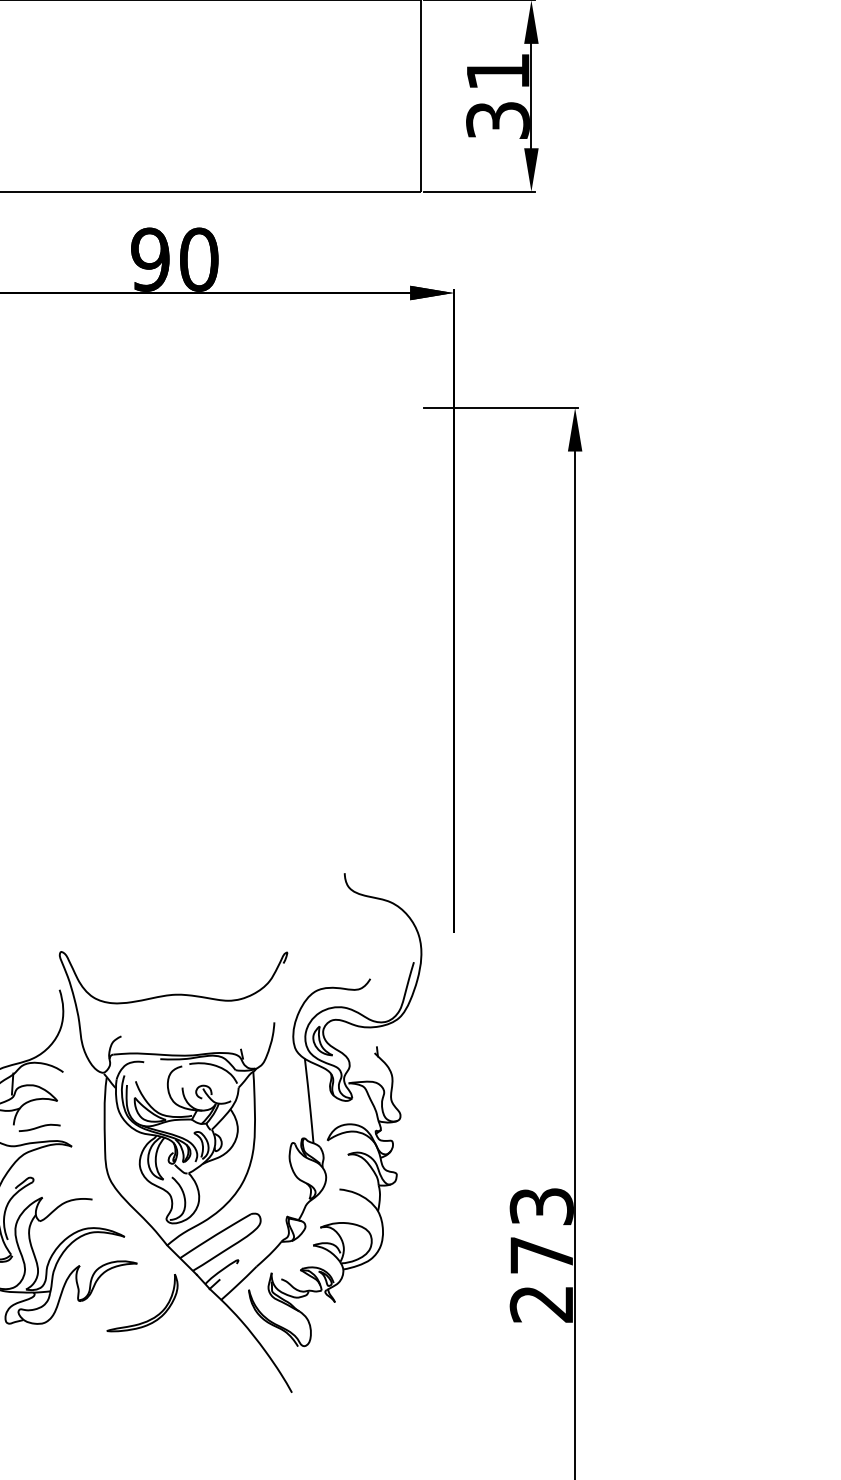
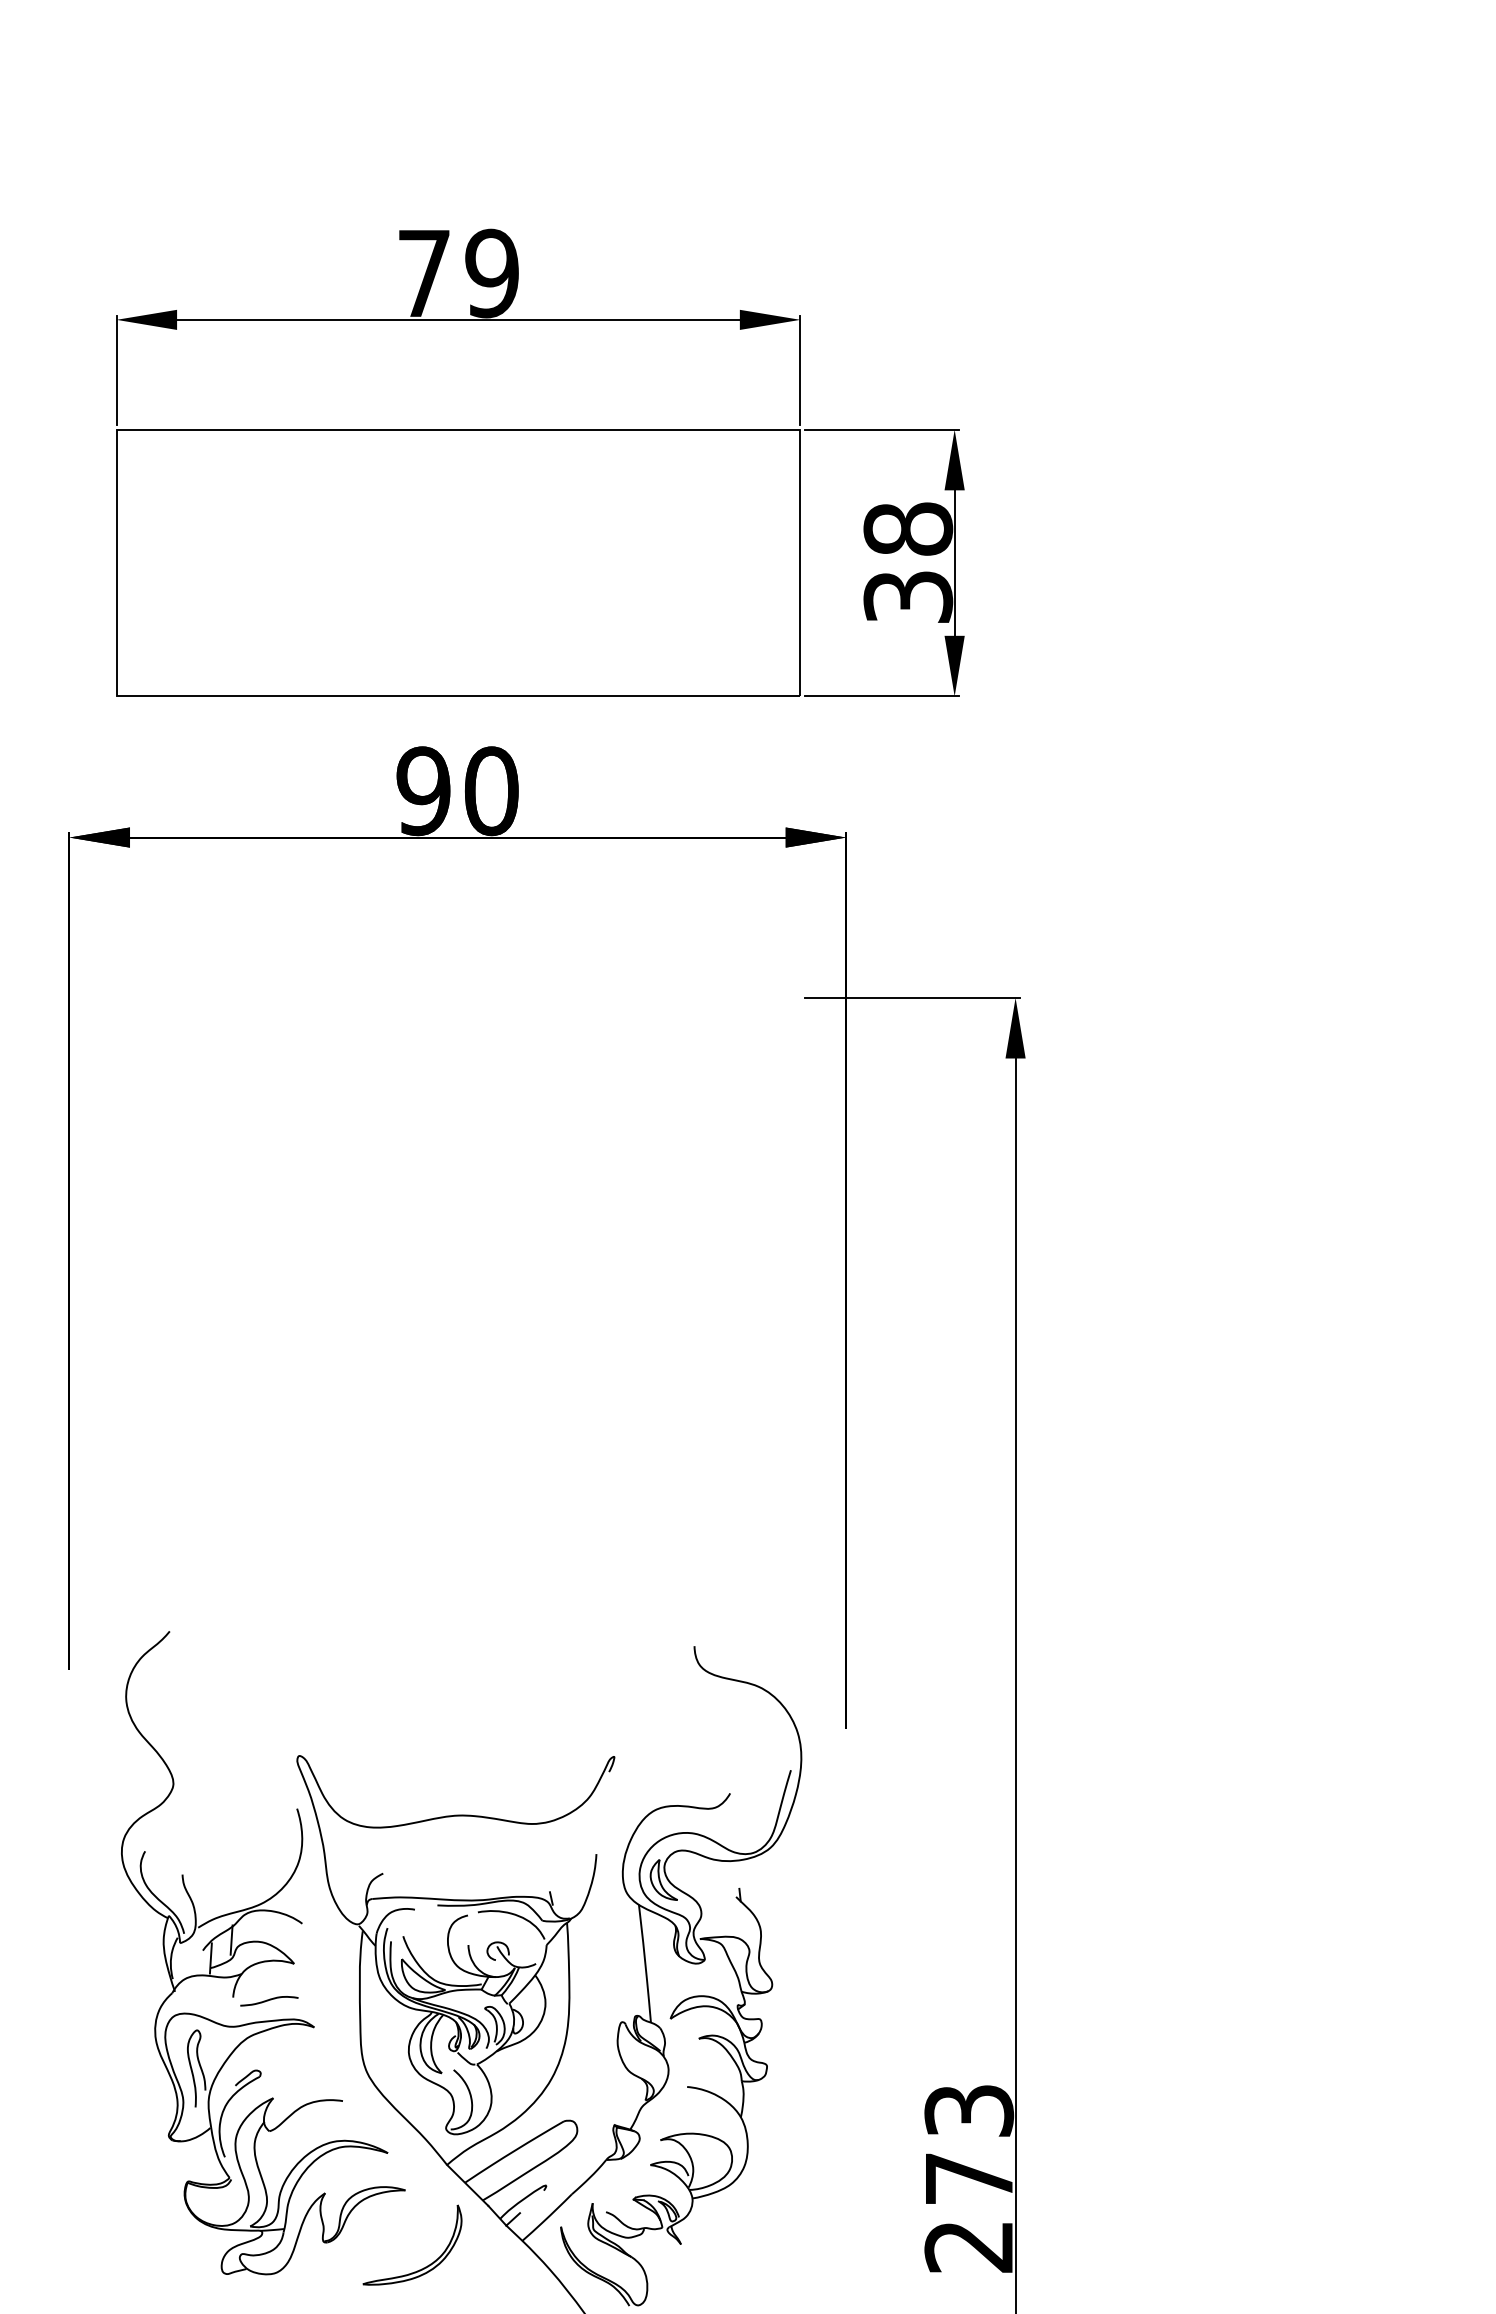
text: (498, 71) -> (908, 528), 31 -> 38

